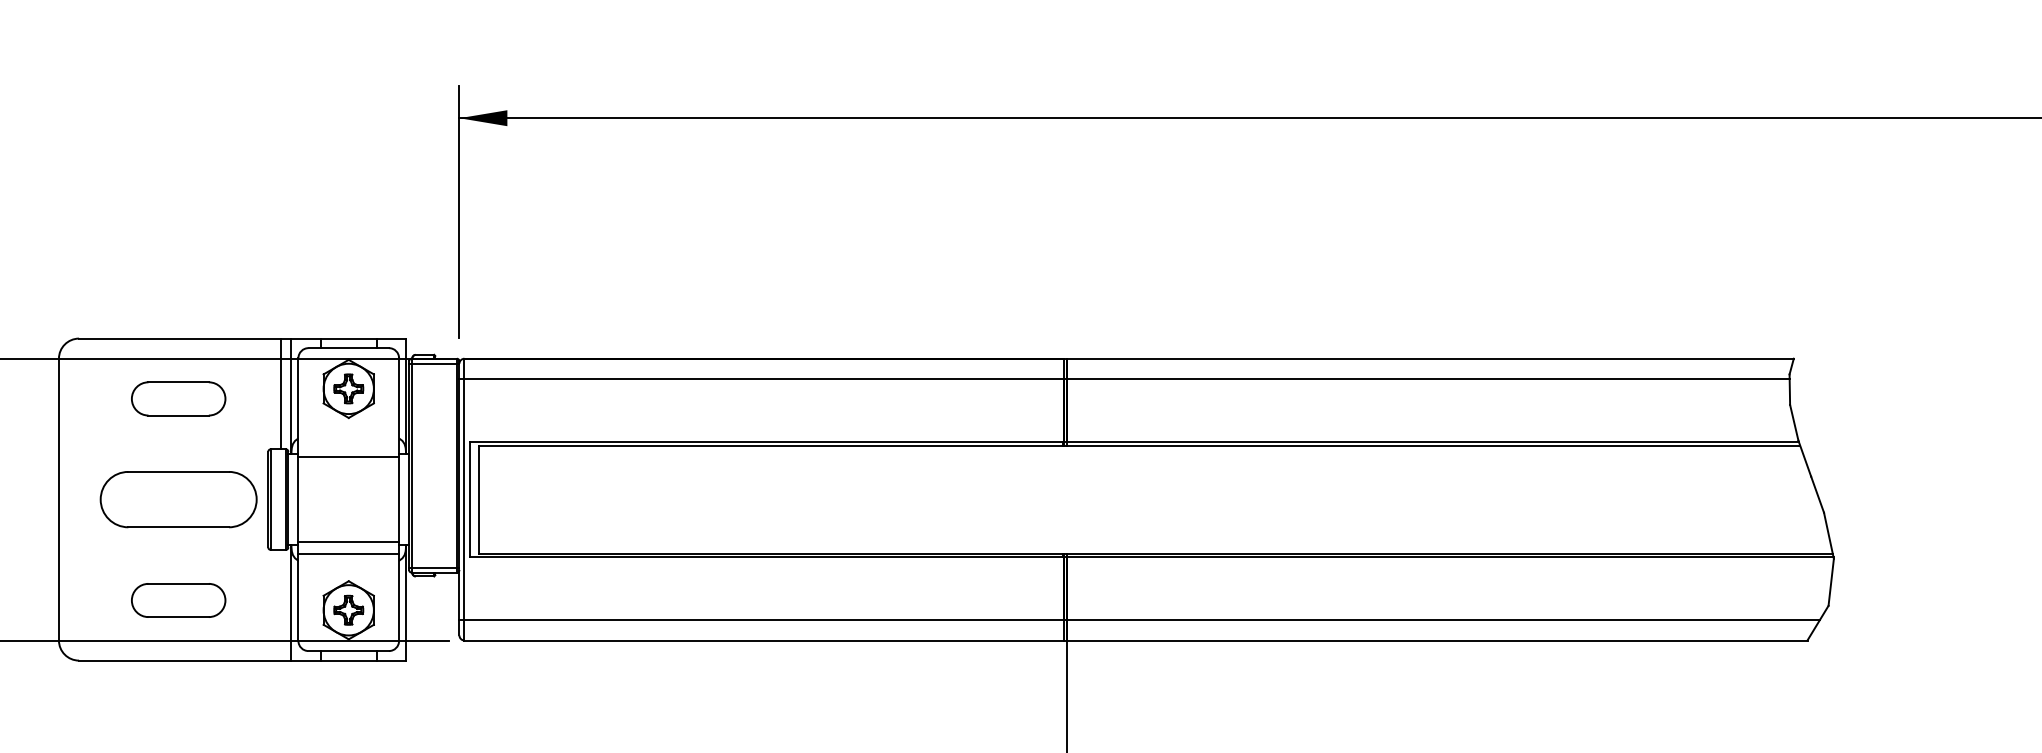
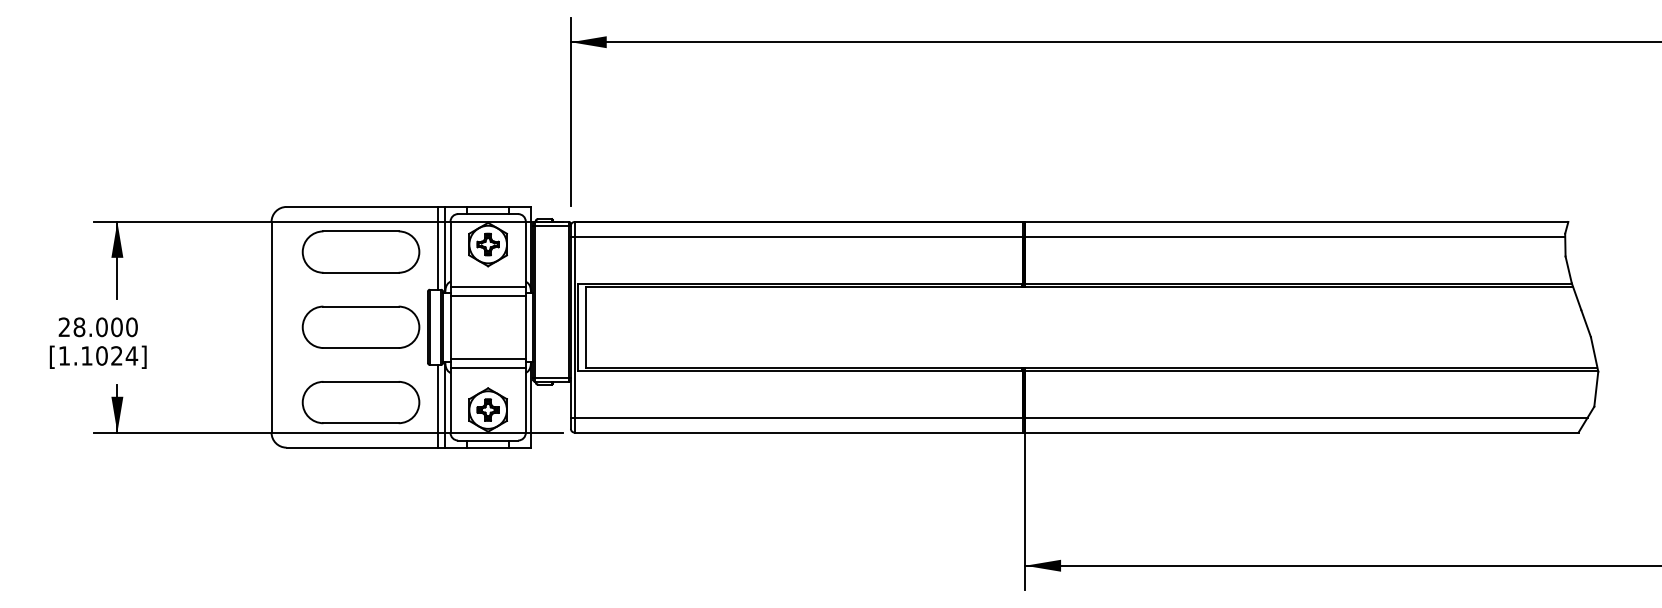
part: (177, 398) -> (360, 251), size x1.67
line: (347, 445) -> (487, 286), added
part: (177, 600) -> (360, 402), size x1.67
line: (280, 604) -> (437, 405), added

